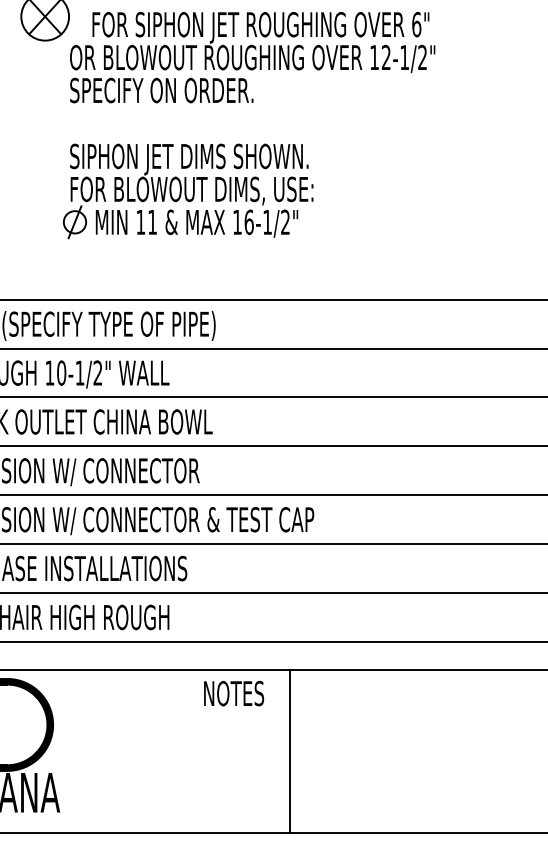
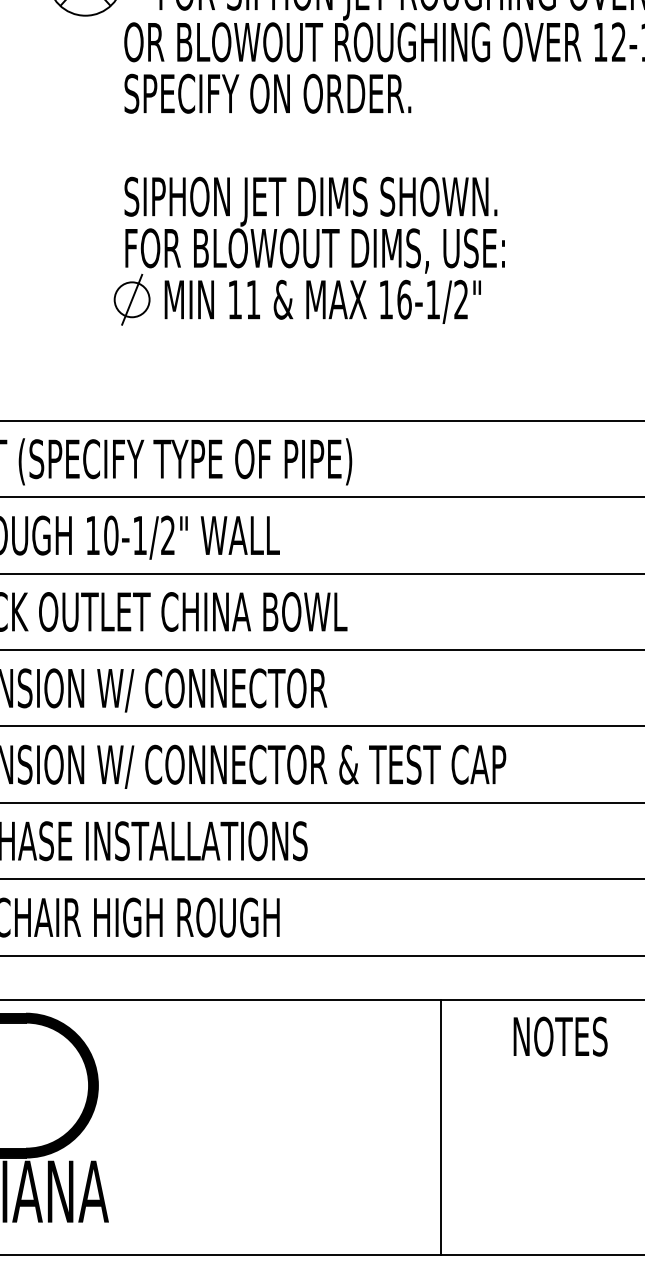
text: (234, 693) -> (561, 1036), moved
line: (290, 751) -> (440, 1127), moved

